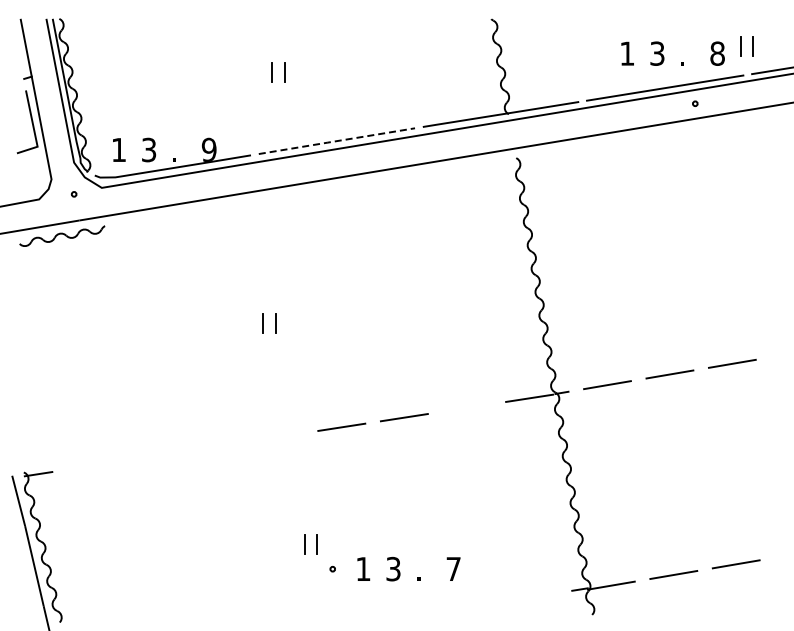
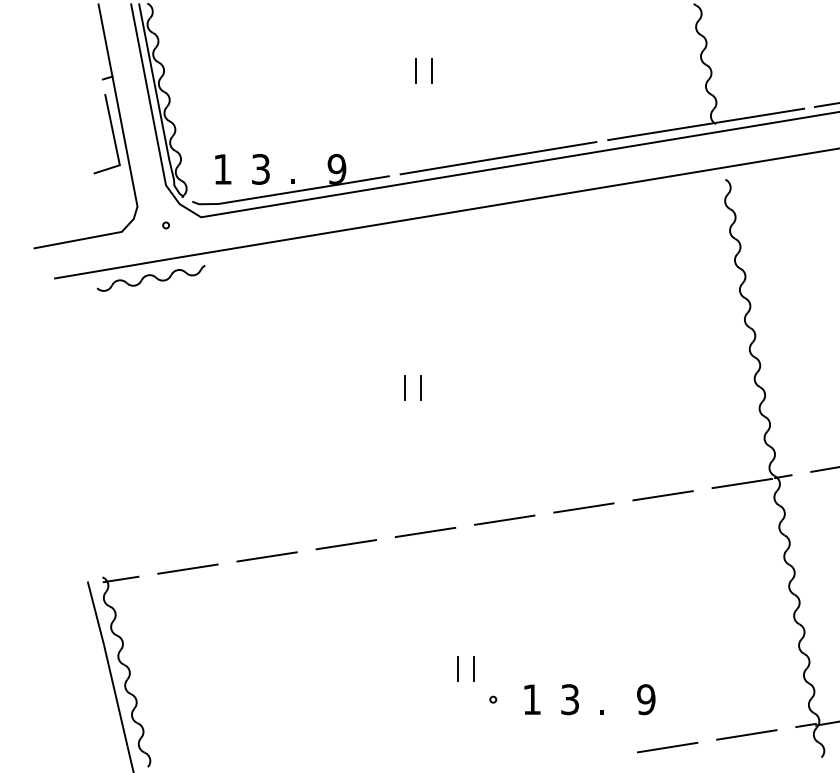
line: (336, 141) -> (498, 158), dashed -> solid
line: (466, 407) -> (662, 495), added
line: (278, 436) -> (424, 531), added
line: (216, 446) -> (346, 544), added
line: (153, 455) -> (266, 555), added
line: (90, 465) -> (186, 568), added
text: (453, 568) -> (646, 698), 7 -> 9
line: (532, 596) -> (745, 734), added
line: (470, 606) -> (667, 746), added

